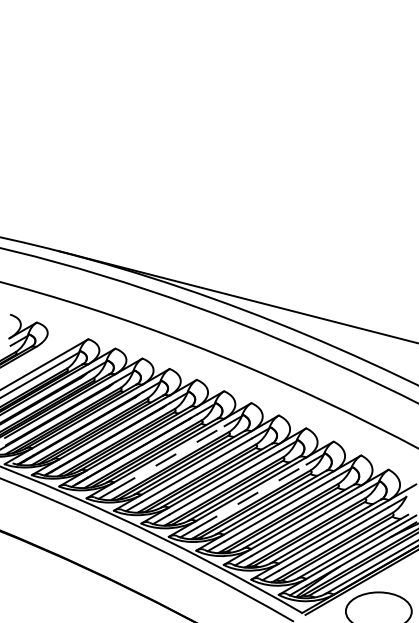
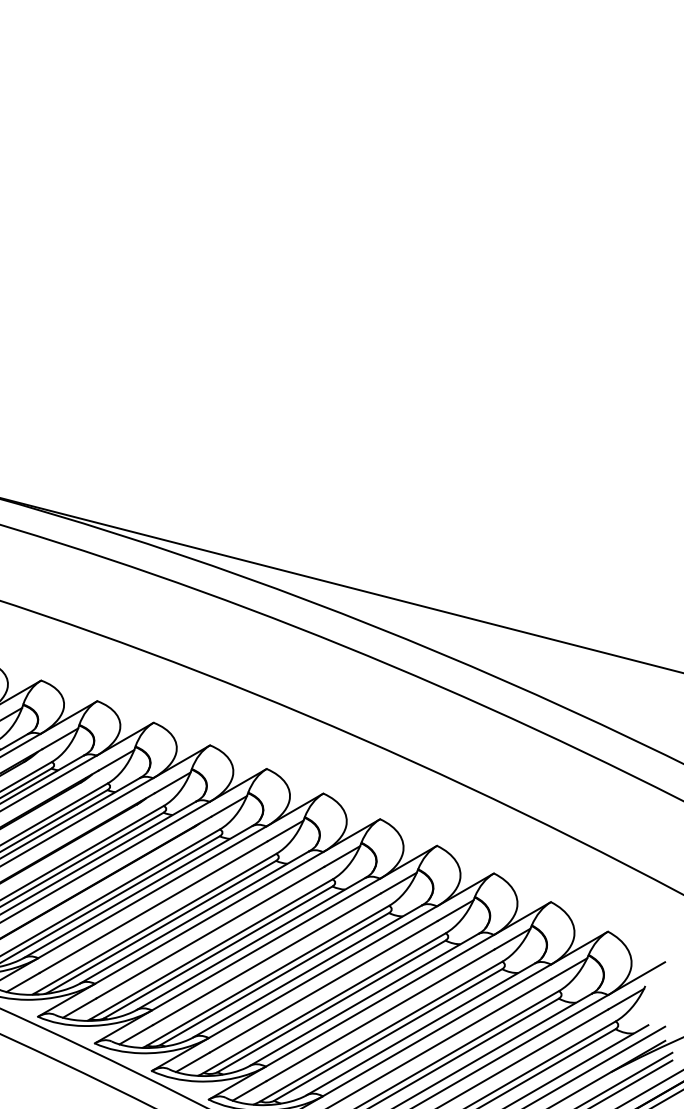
line: (170, 457) -> (155, 906), dashed -> solid
line: (252, 496) -> (325, 987), dashed -> solid

